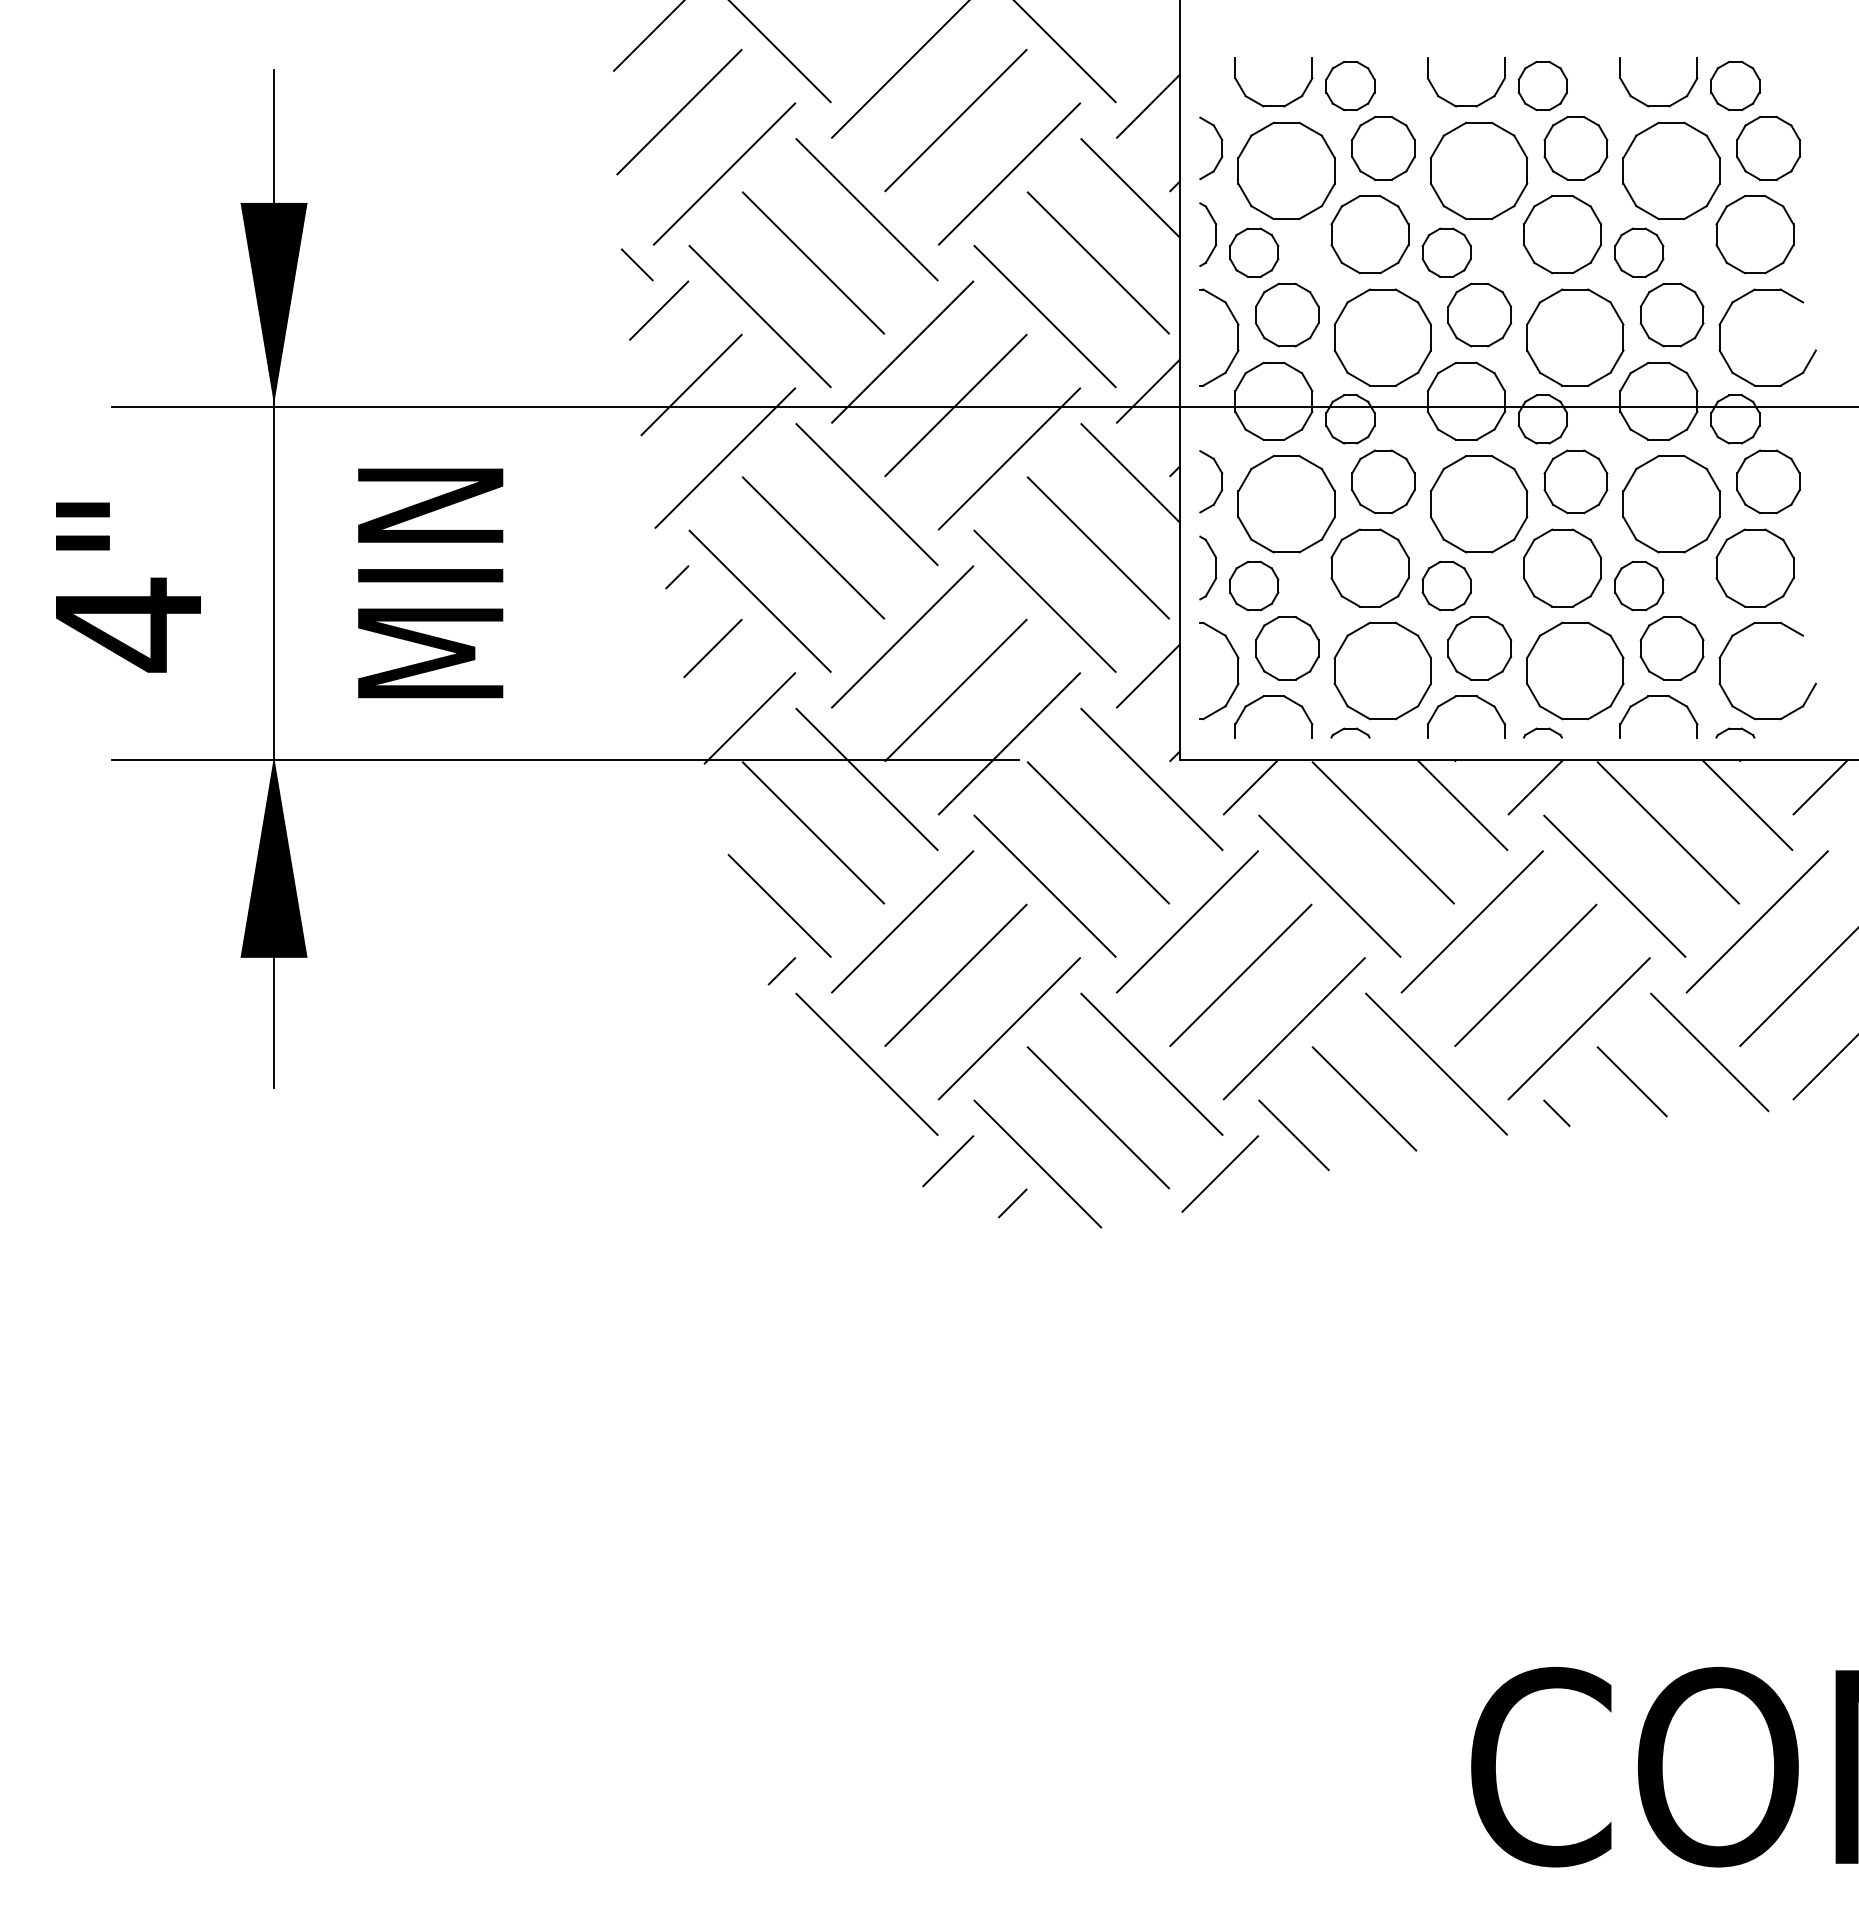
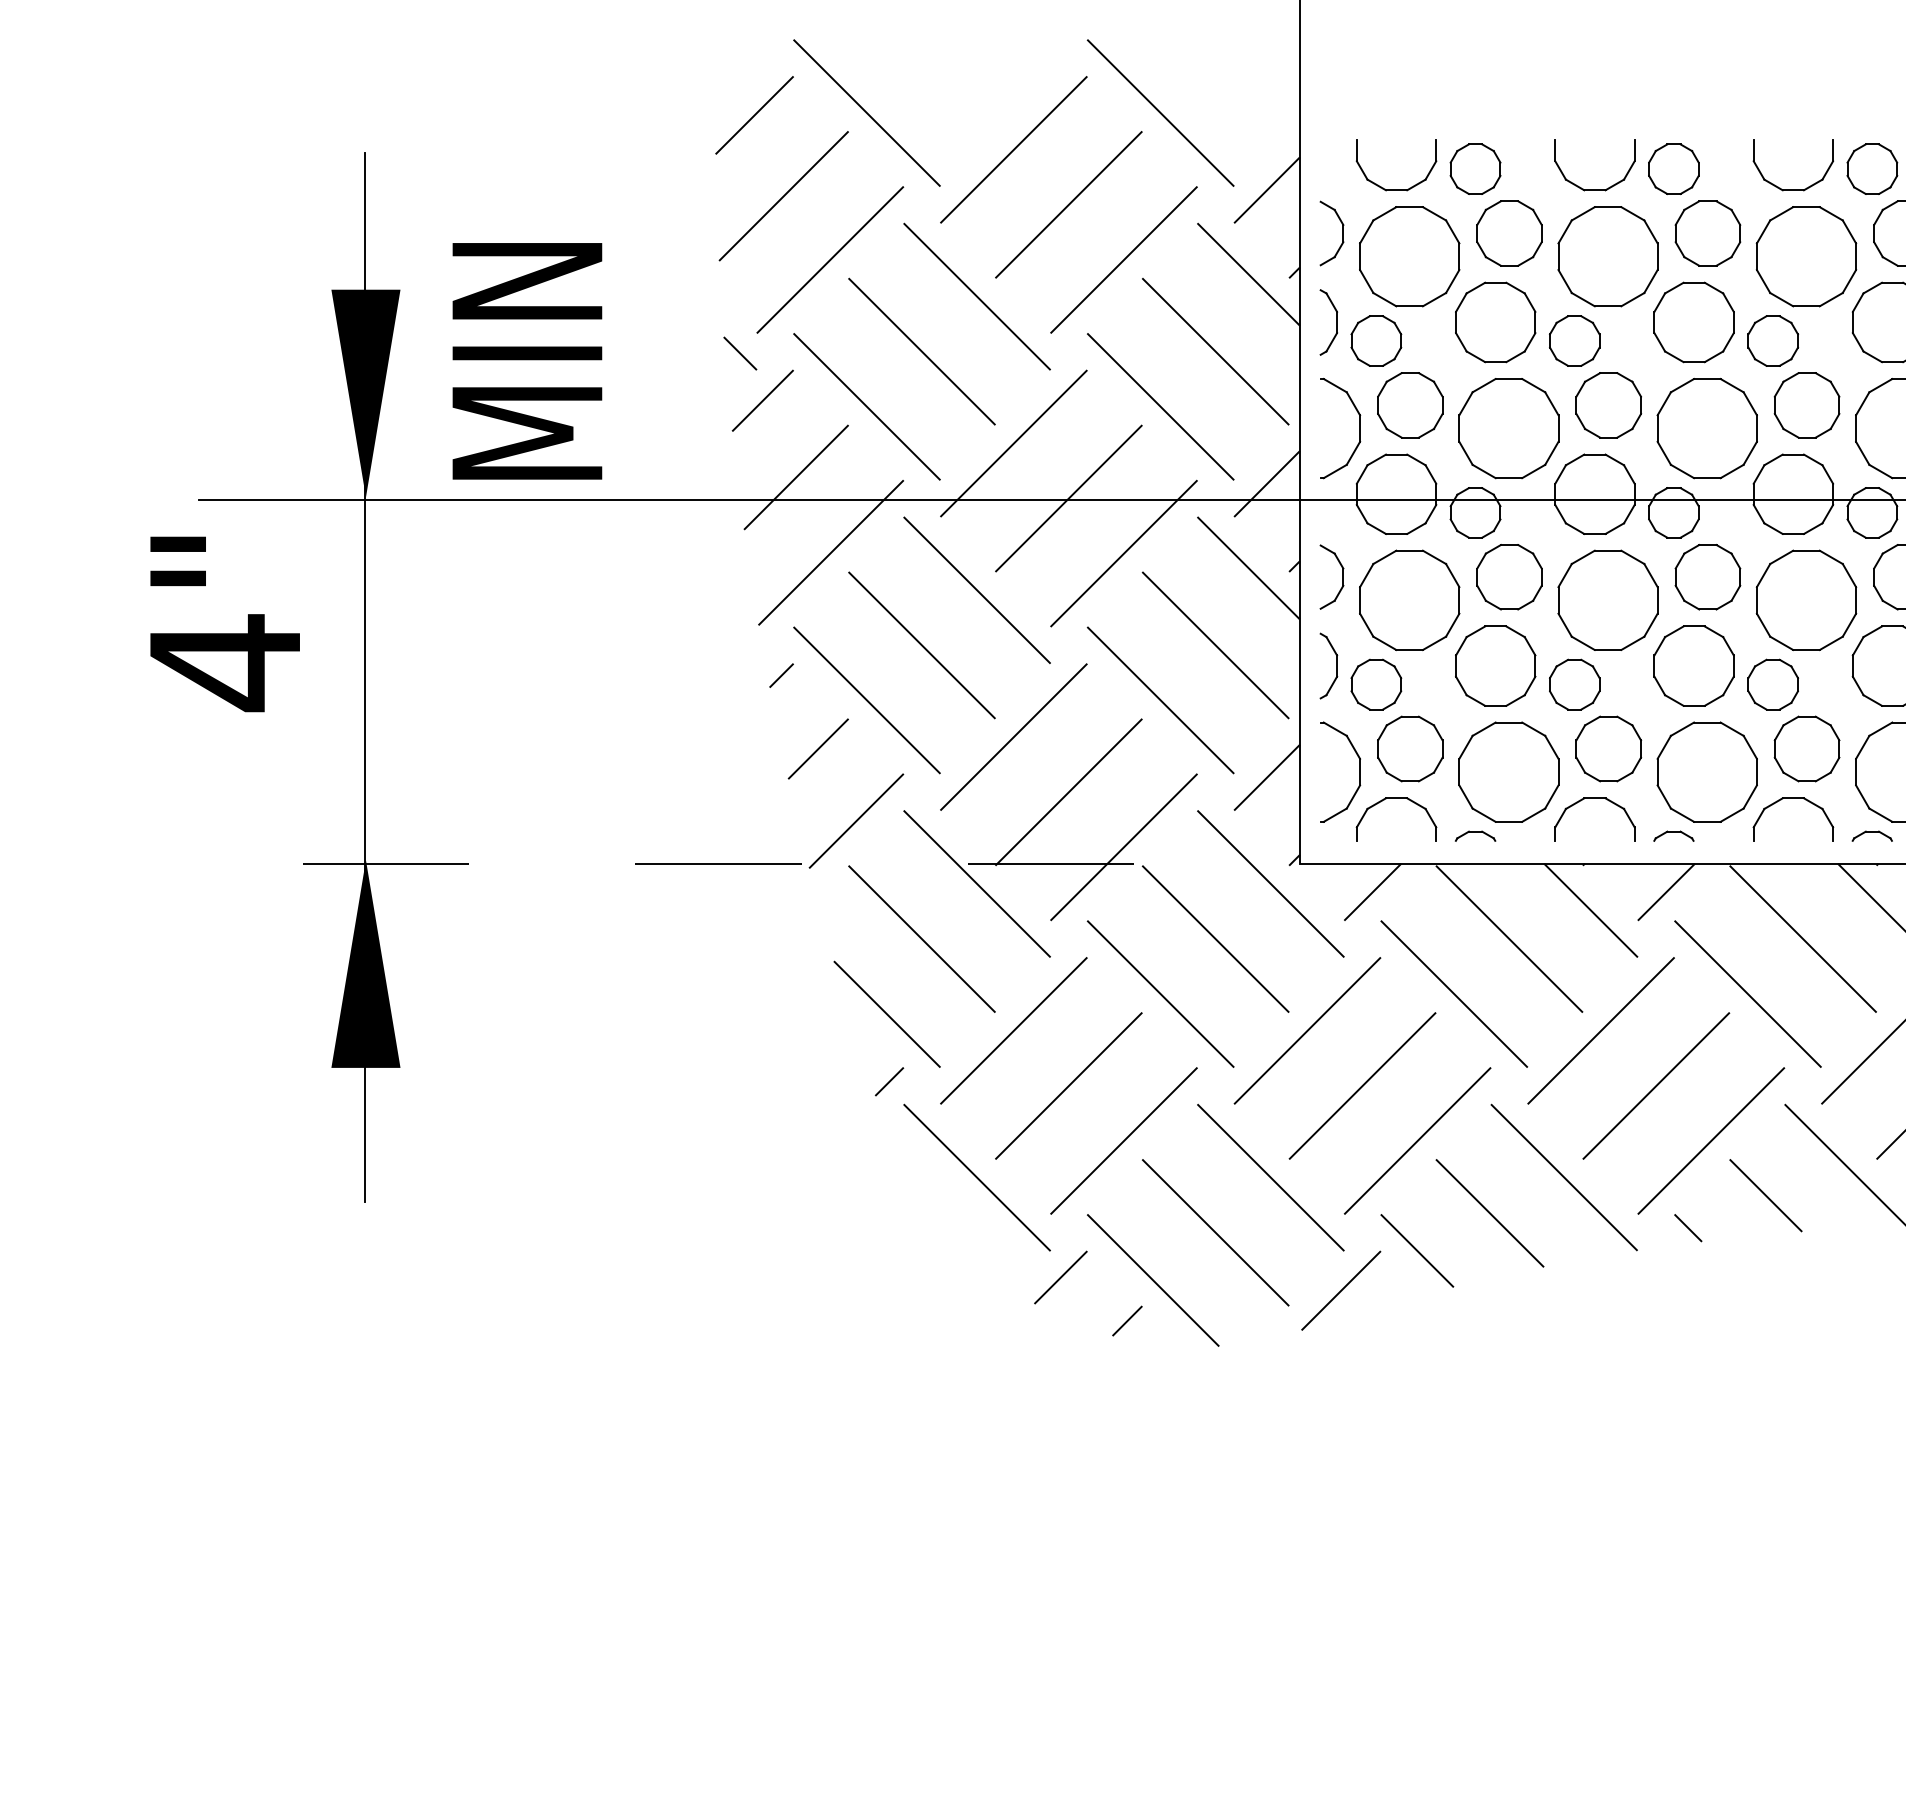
text: (430, 583) -> (527, 361), moved
text: (128, 587) -> (225, 624), moved
line: (565, 759) -> (666, 863), solid -> dashed

